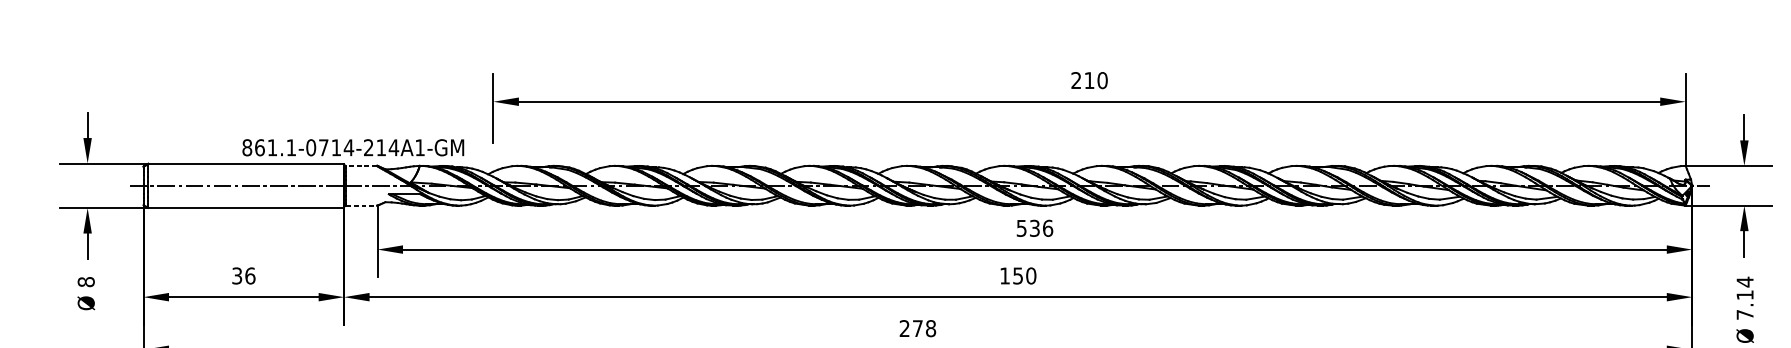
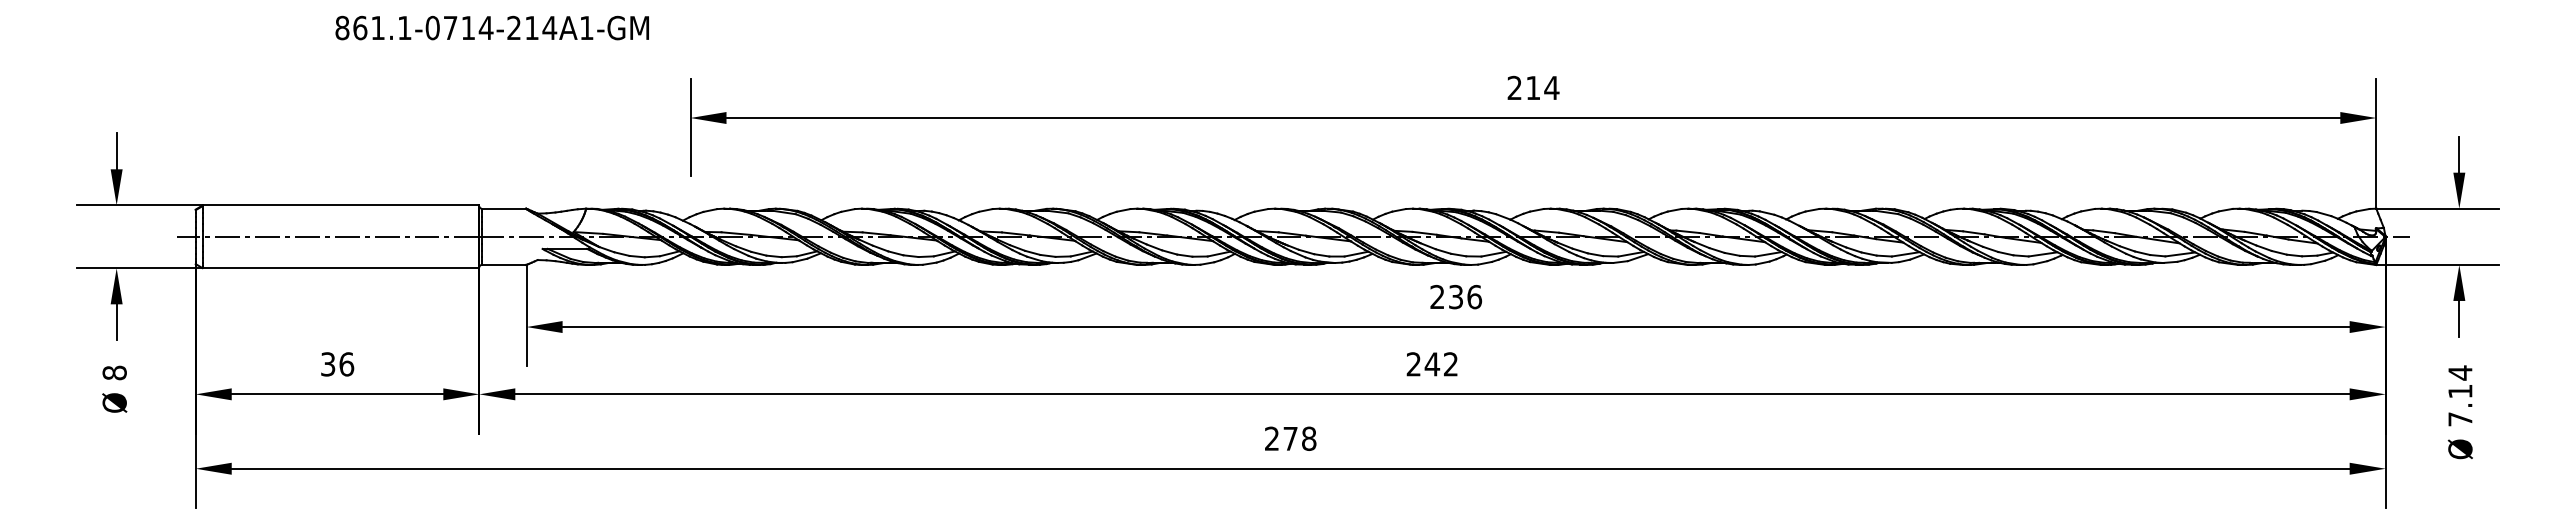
text: (1102, 80) -> (1551, 87), 210 -> 214
text: (352, 147) -> (491, 27), moved
line: (361, 165) -> (503, 208), dashed -> solid
line: (361, 205) -> (504, 264), dashed -> solid
text: (1021, 227) -> (1437, 296), 536 -> 236
text: (1018, 276) -> (1432, 364), 150 -> 242

